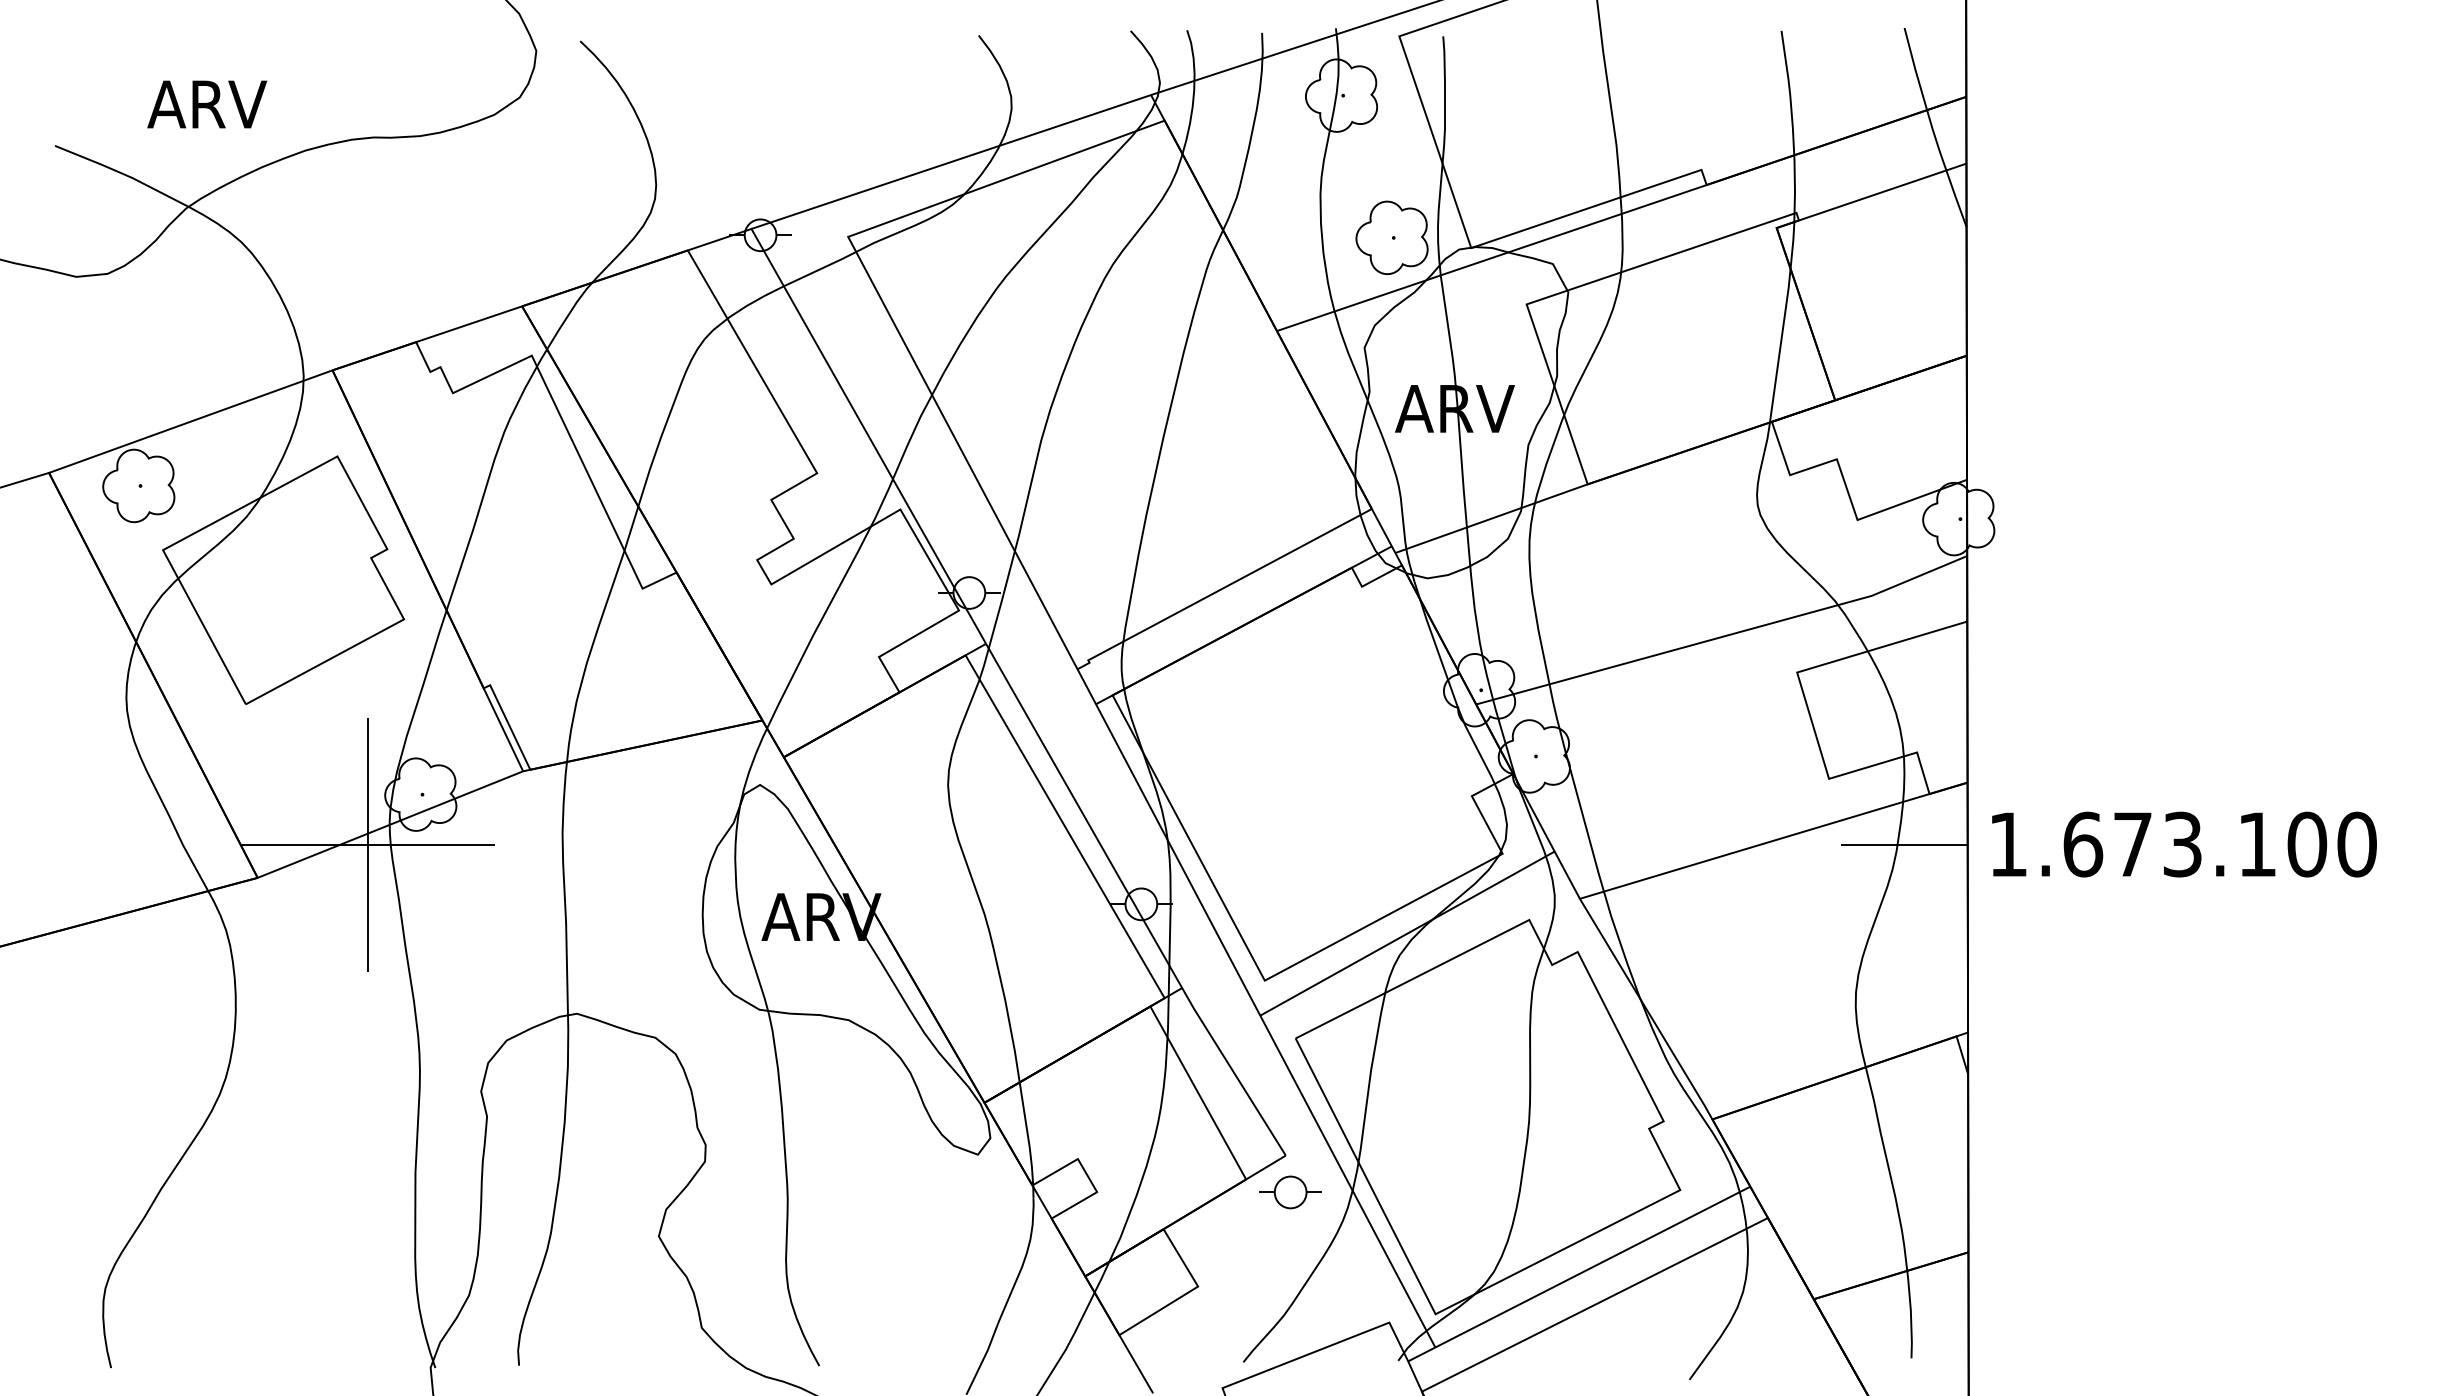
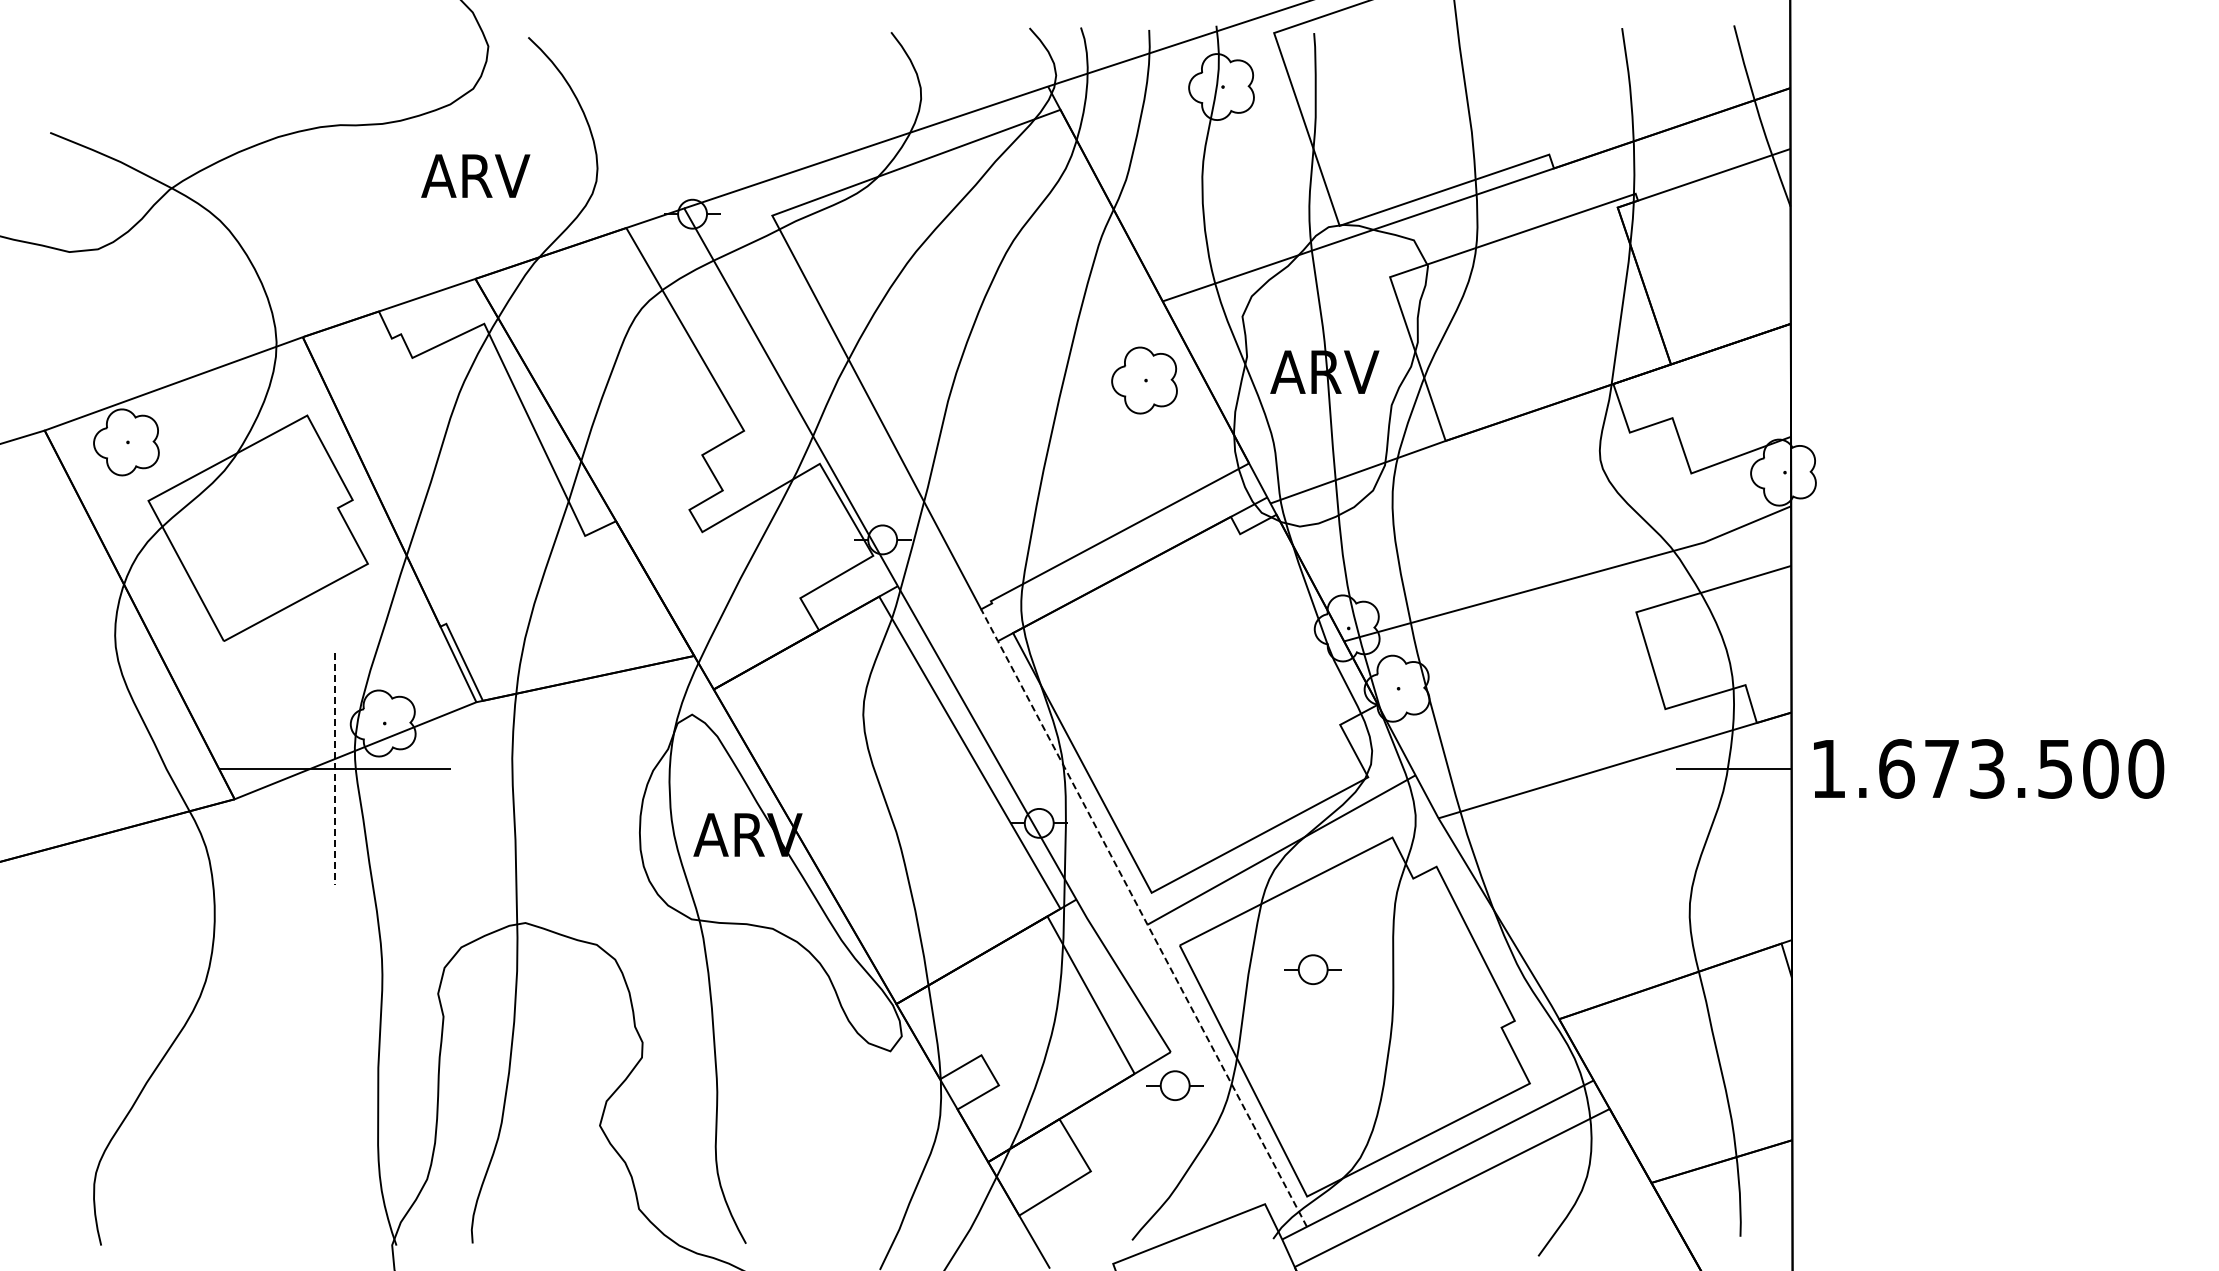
text: (206, 103) -> (475, 175), moved
part: (1392, 237) -> (1144, 380), moved
line: (367, 844) -> (334, 768), solid -> dashed
text: (2256, 845) -> (2054, 769), 1.673.100 -> 1.673.500
line: (1255, 1007) -> (1143, 917), solid -> dashed
part: (1441, 1064) -> (1312, 969), added

